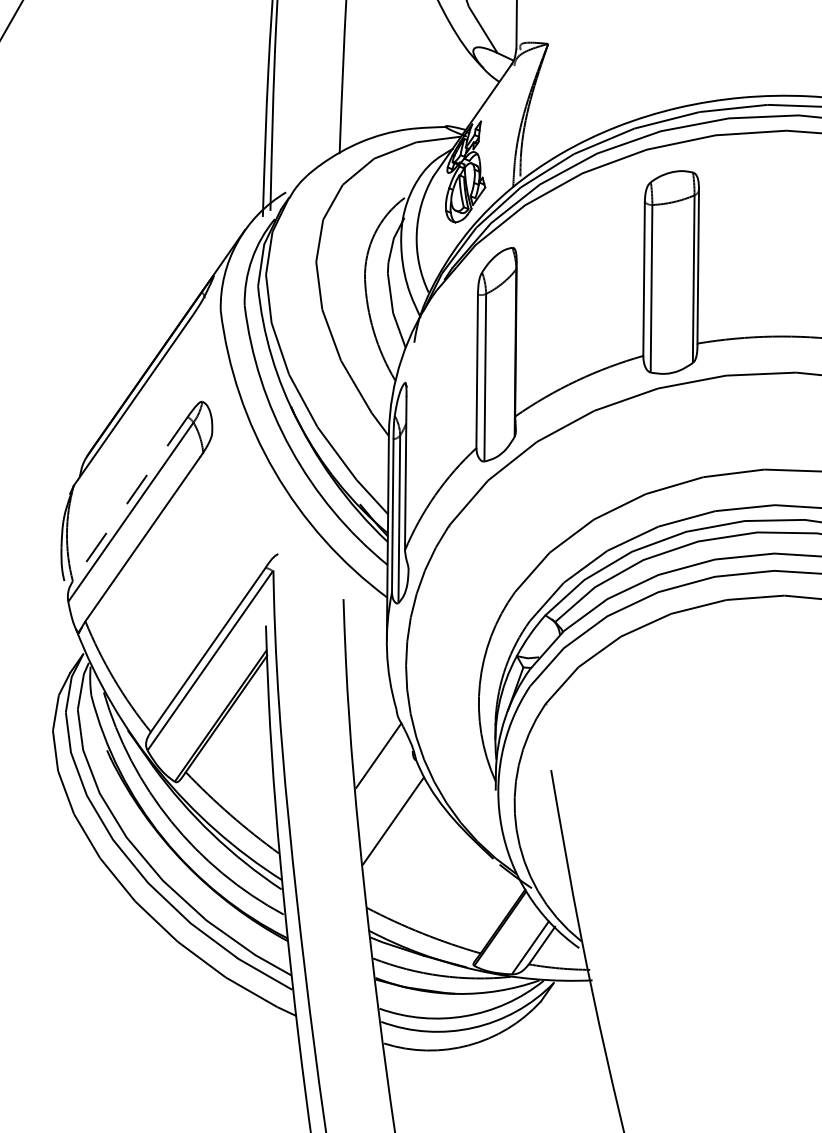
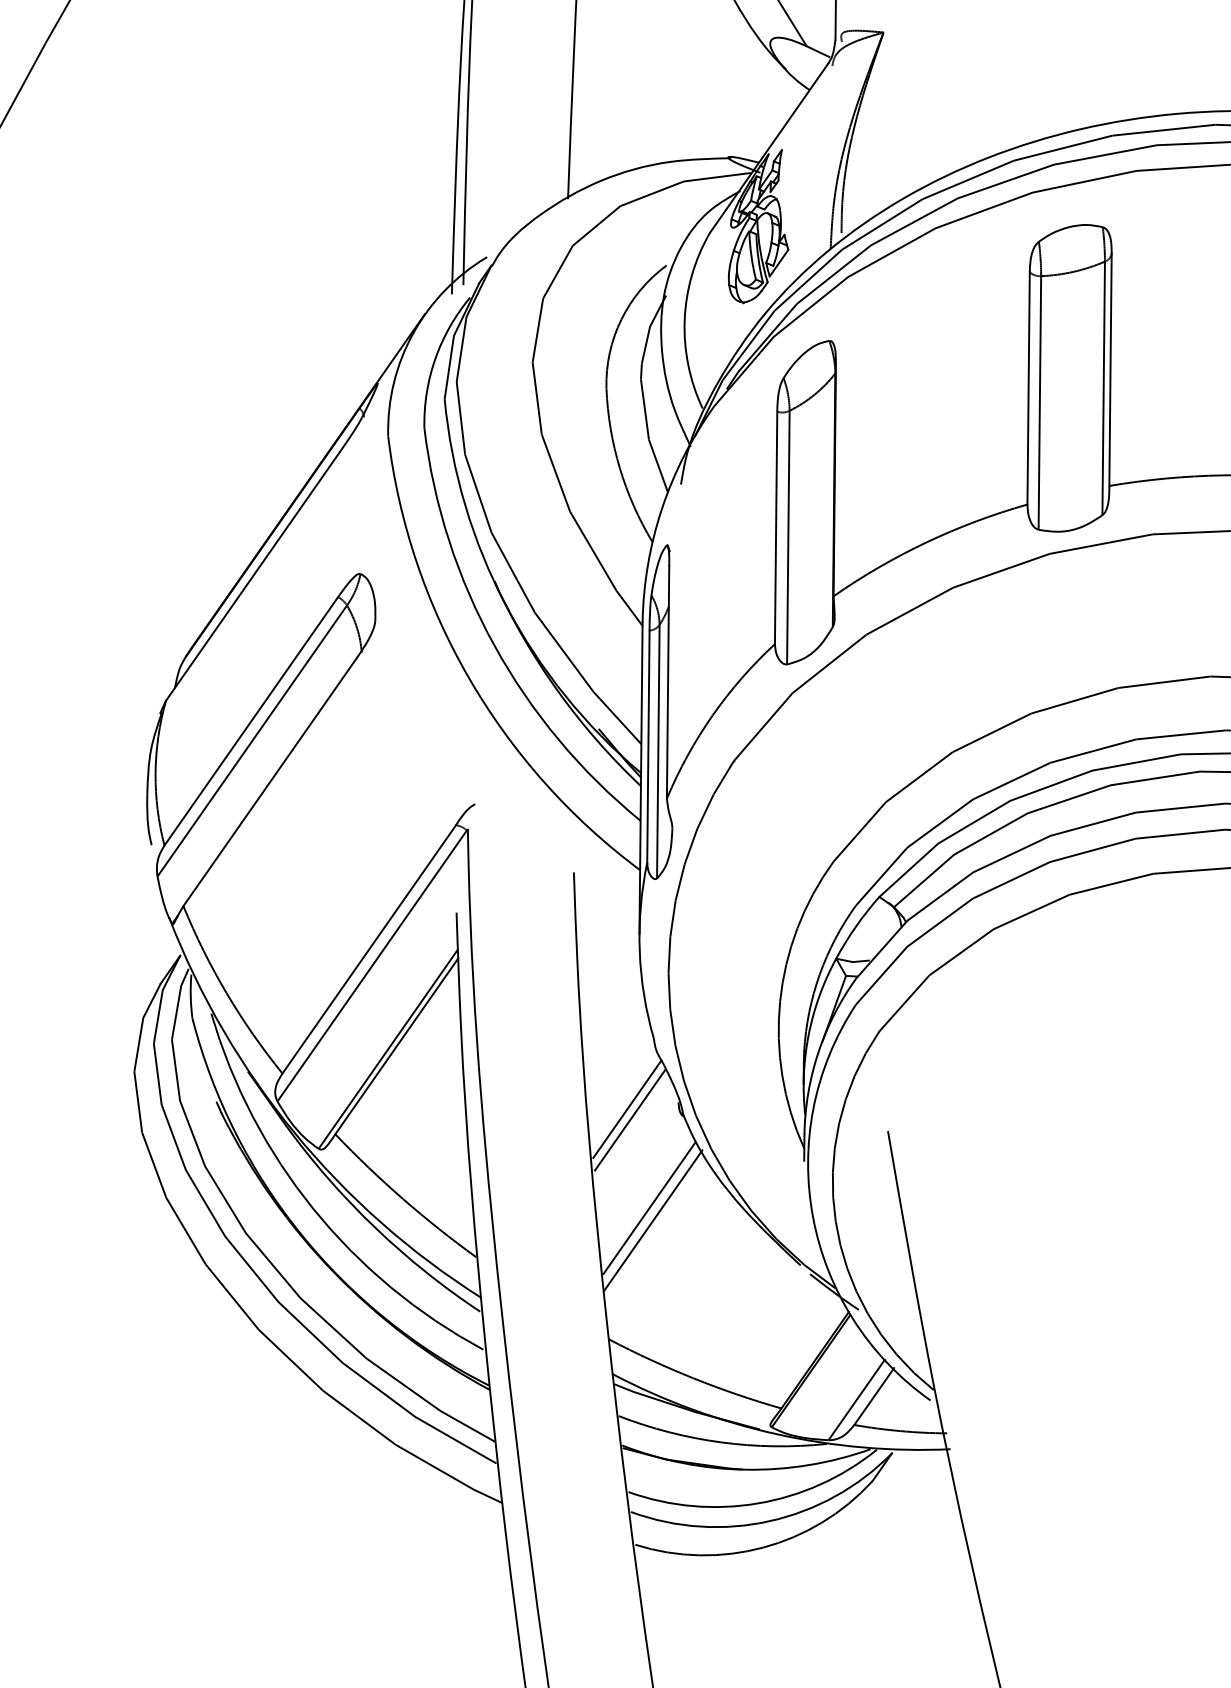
line: (129, 499) -> (250, 721), dashed -> solid
line: (380, 762) -> (629, 1119), added
line: (395, 828) -> (652, 1219), added

